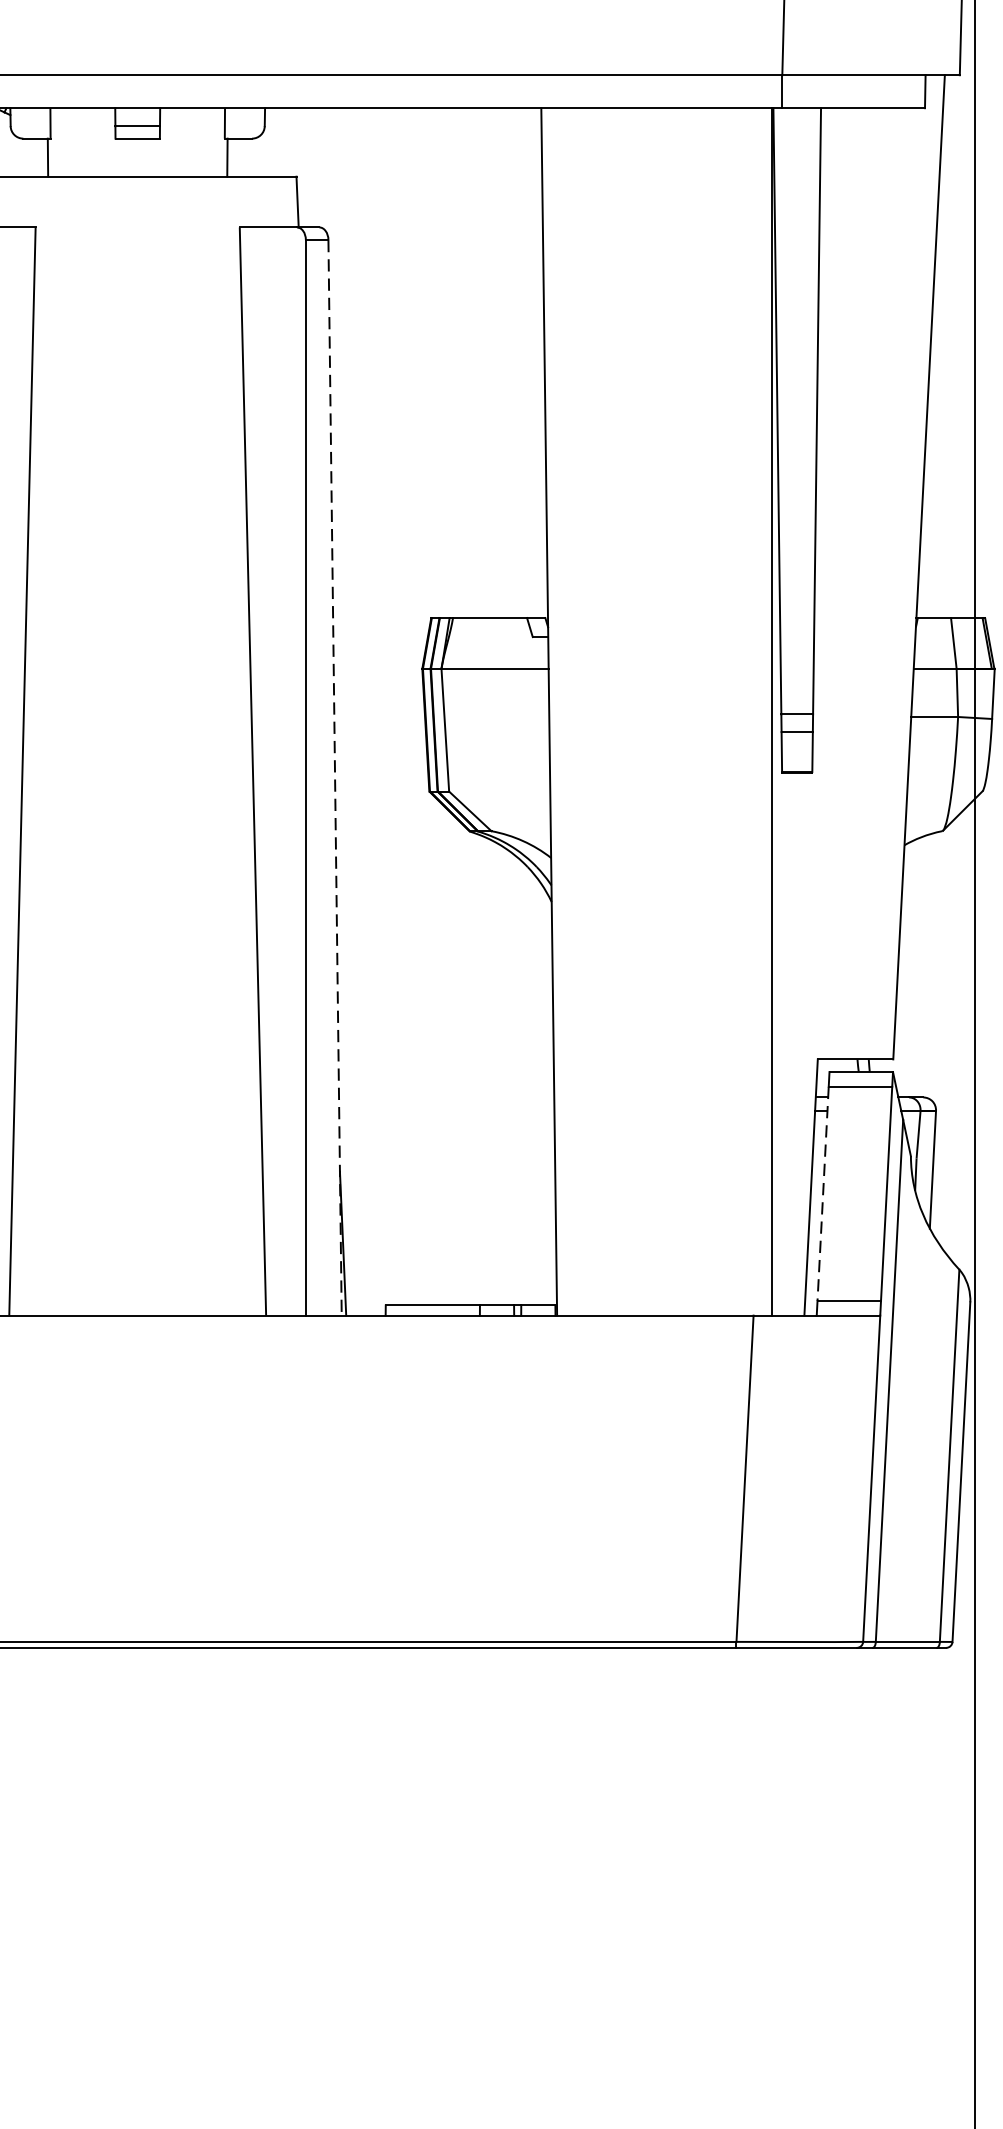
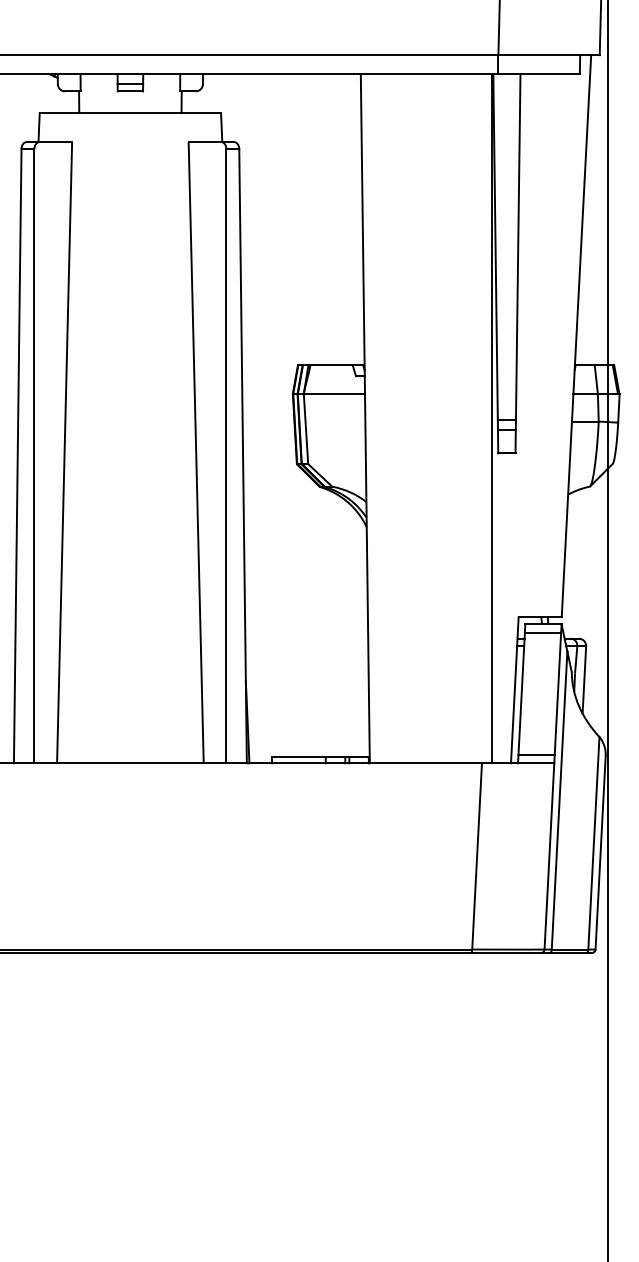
line: (335, 778) -> (243, 456), dashed -> solid
line: (822, 1195) -> (521, 694), dashed -> solid

